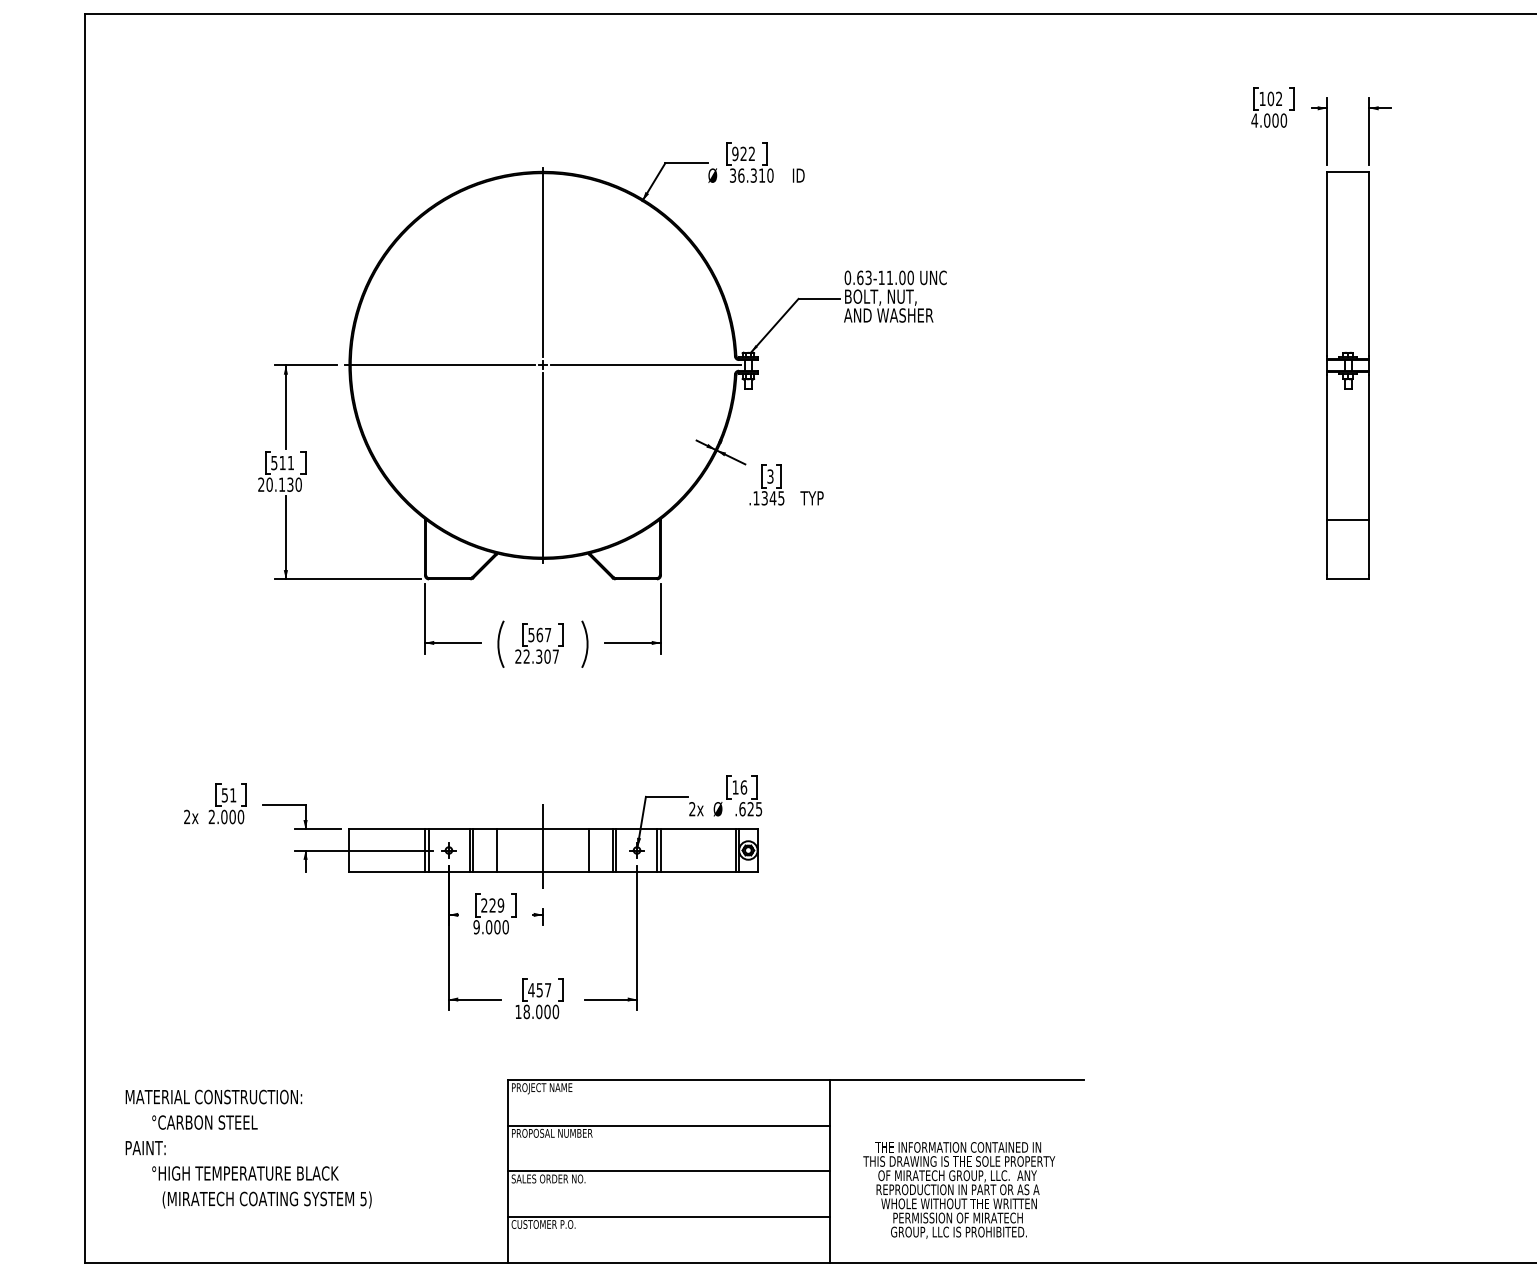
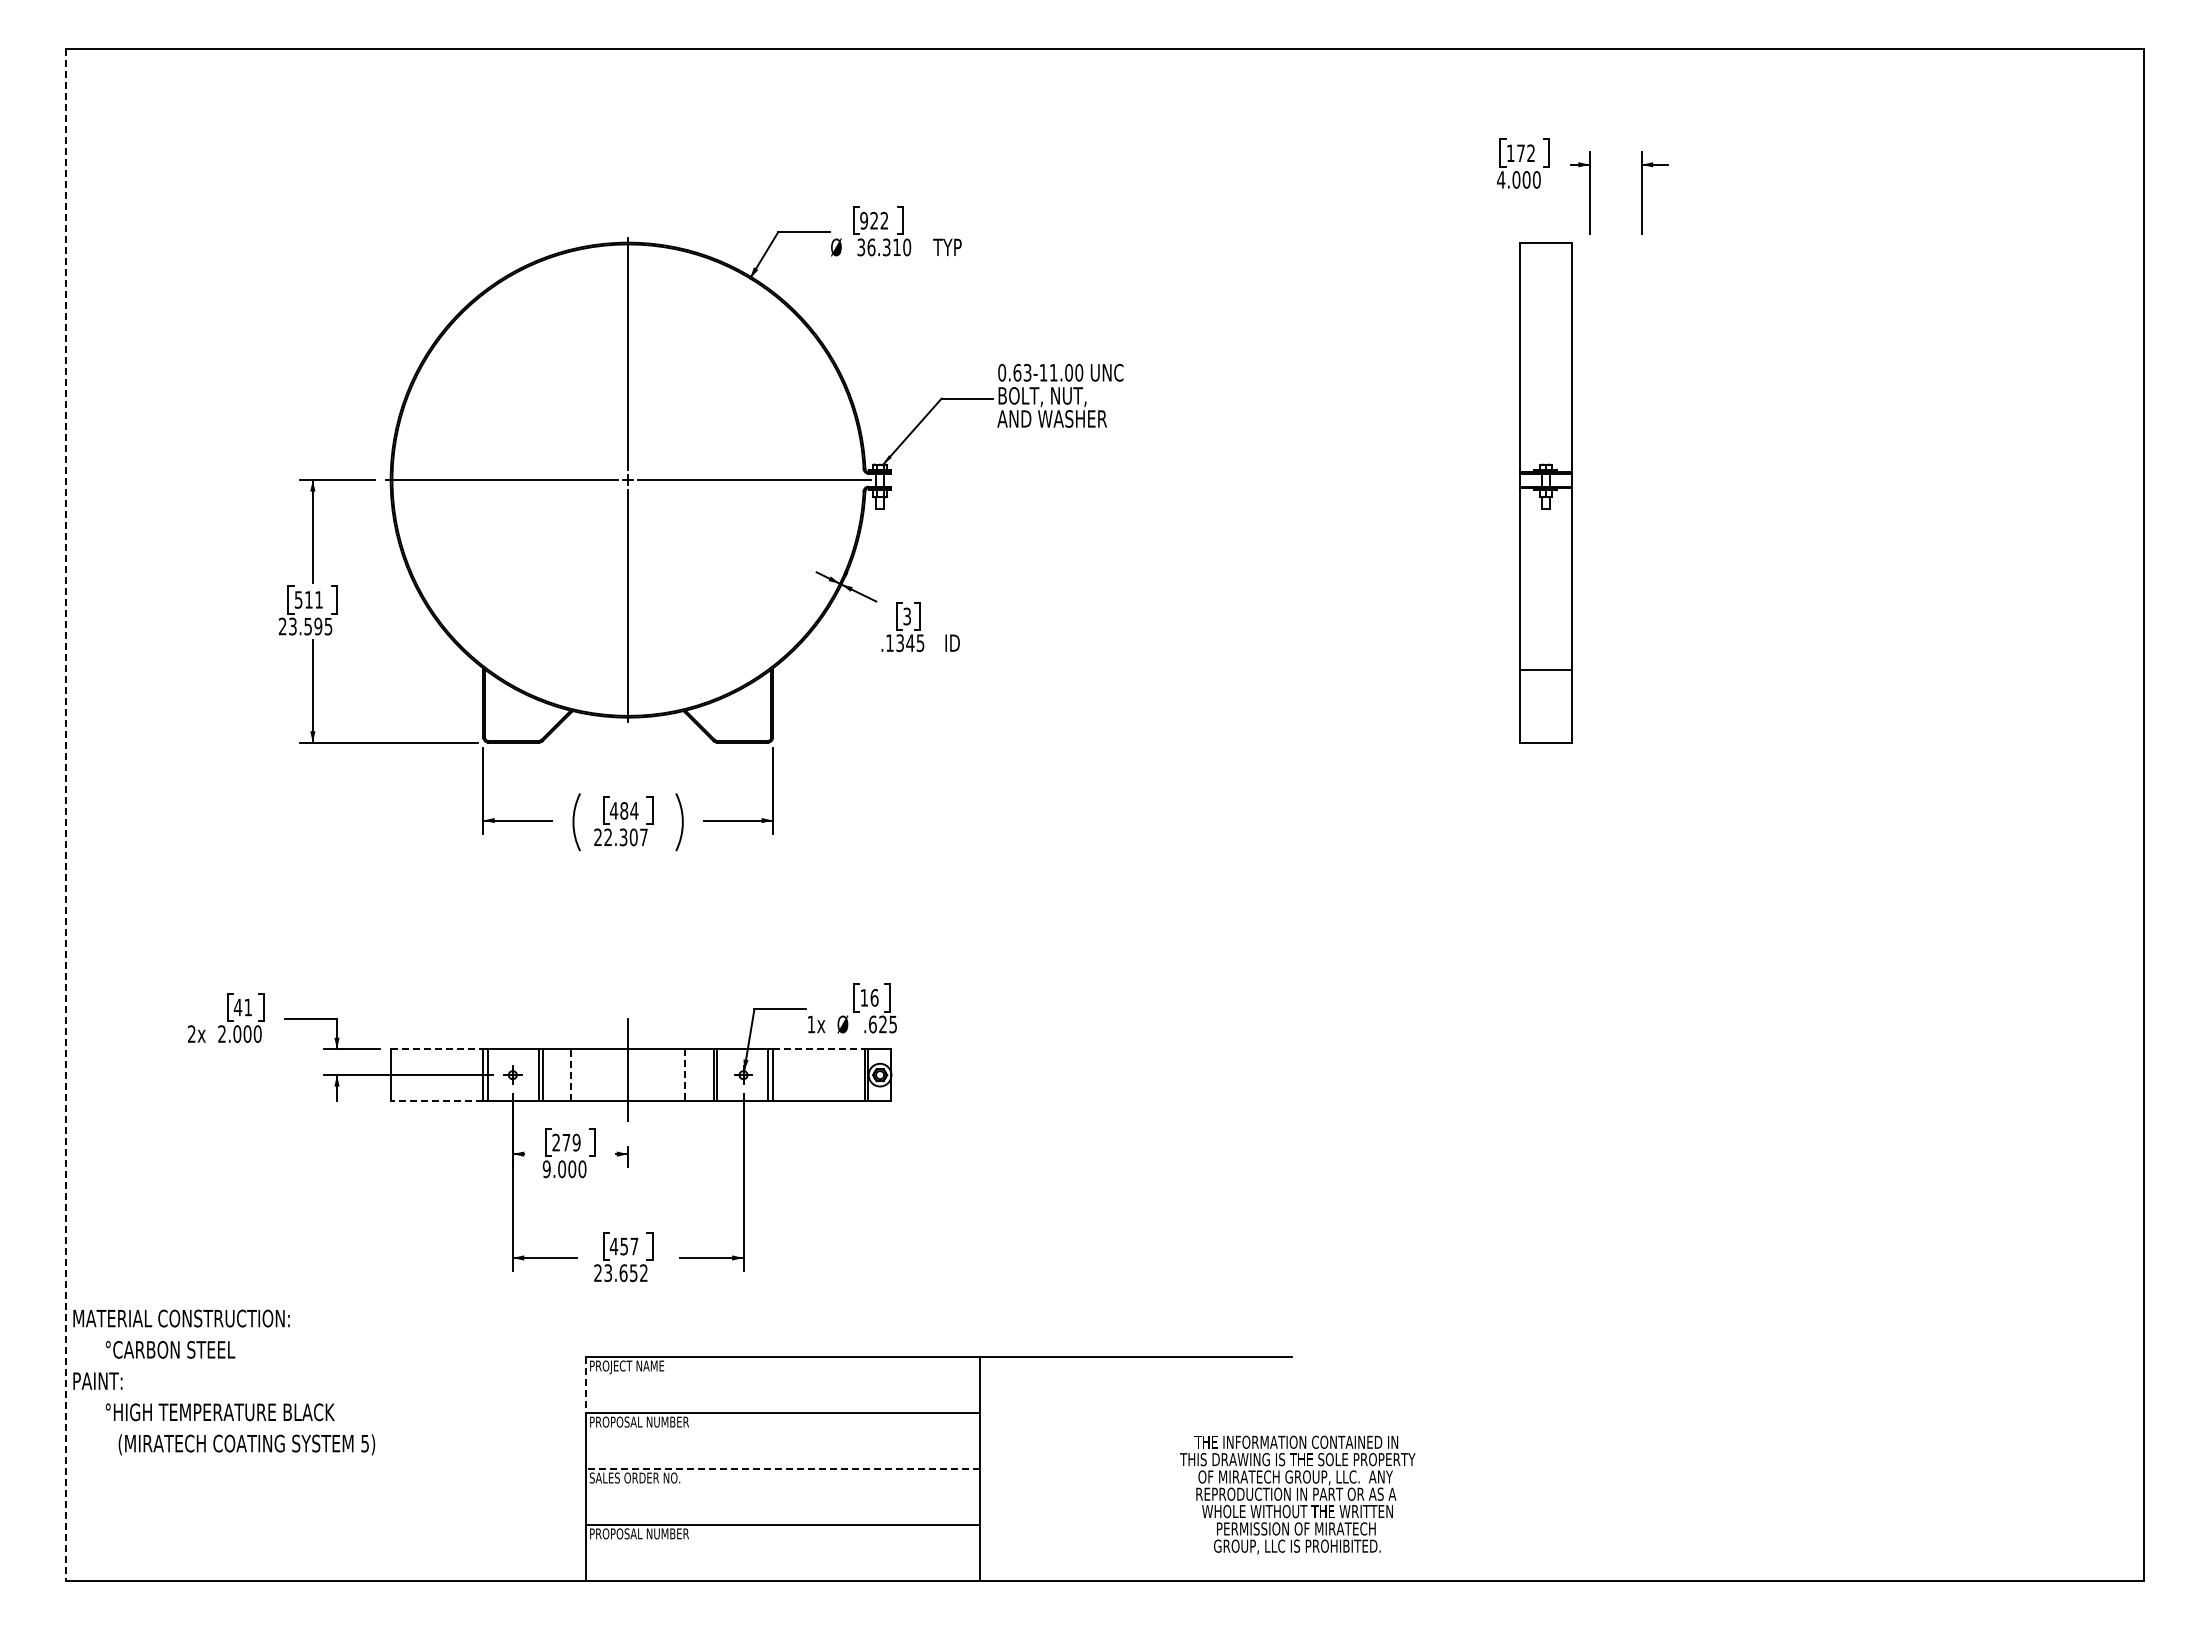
text: (1270, 99) -> (1520, 153), 102 -> 172
text: (803, 174) -> (947, 246), ID -> TYP
part: (1347, 375) -> (1545, 492), moved
text: (283, 484) -> (310, 626), 20.130 -> 23.595
text: (811, 497) -> (957, 642), TYP -> ID
text: (539, 634) -> (623, 810), 567 -> 484
line: (85, 638) -> (66, 815), solid -> dashed
text: (224, 795) -> (237, 1007), 51 -> 41
text: (692, 808) -> (811, 1023), 2x -> 1x
line: (387, 829) -> (437, 1049), solid -> dashed
line: (698, 829) -> (819, 1049), solid -> dashed
line: (496, 850) -> (571, 1075), solid -> dashed
line: (588, 850) -> (684, 1075), solid -> dashed
line: (386, 871) -> (436, 1101), solid -> dashed
text: (492, 905) -> (566, 1142), 229 -> 279
text: (536, 1012) -> (620, 1273), 18.000 -> 23.652
line: (508, 1103) -> (585, 1385), solid -> dashed
text: (248, 1149) -> (224, 1382), moved
line: (668, 1171) -> (782, 1468), solid -> dashed
text: (959, 1189) -> (1297, 1494), moved
text: (551, 1224) -> (638, 1533), CUSTOMER P.O. -> PROPOSAL NUMBER

